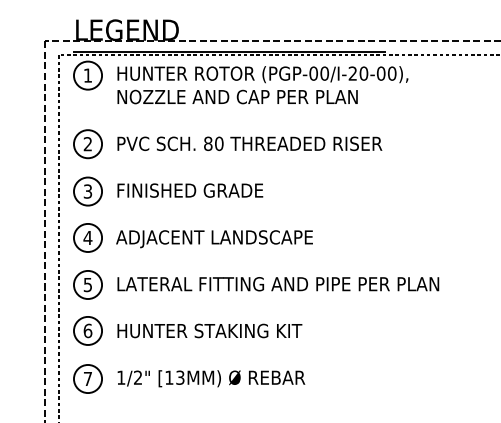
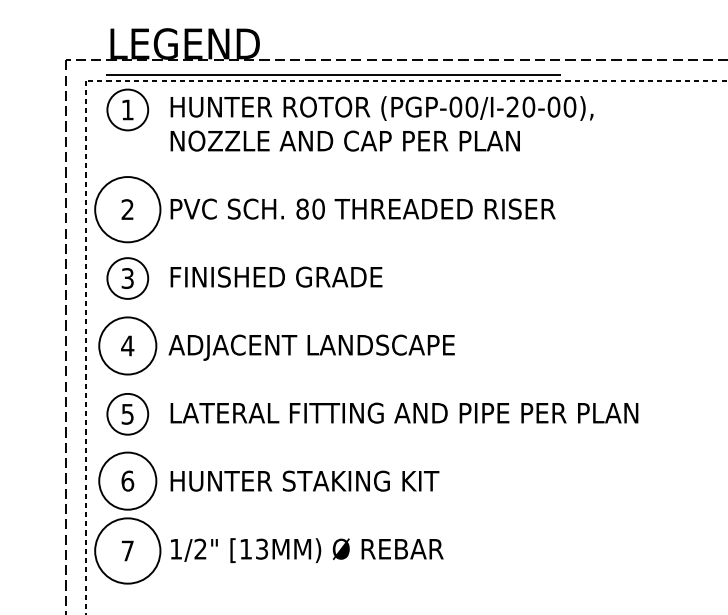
circle: (87, 144) -> (127, 210), size x1.6
circle: (87, 237) -> (127, 345), size x1.4
circle: (87, 330) -> (127, 480), size x1.4
circle: (87, 378) -> (127, 550), size x1.6

